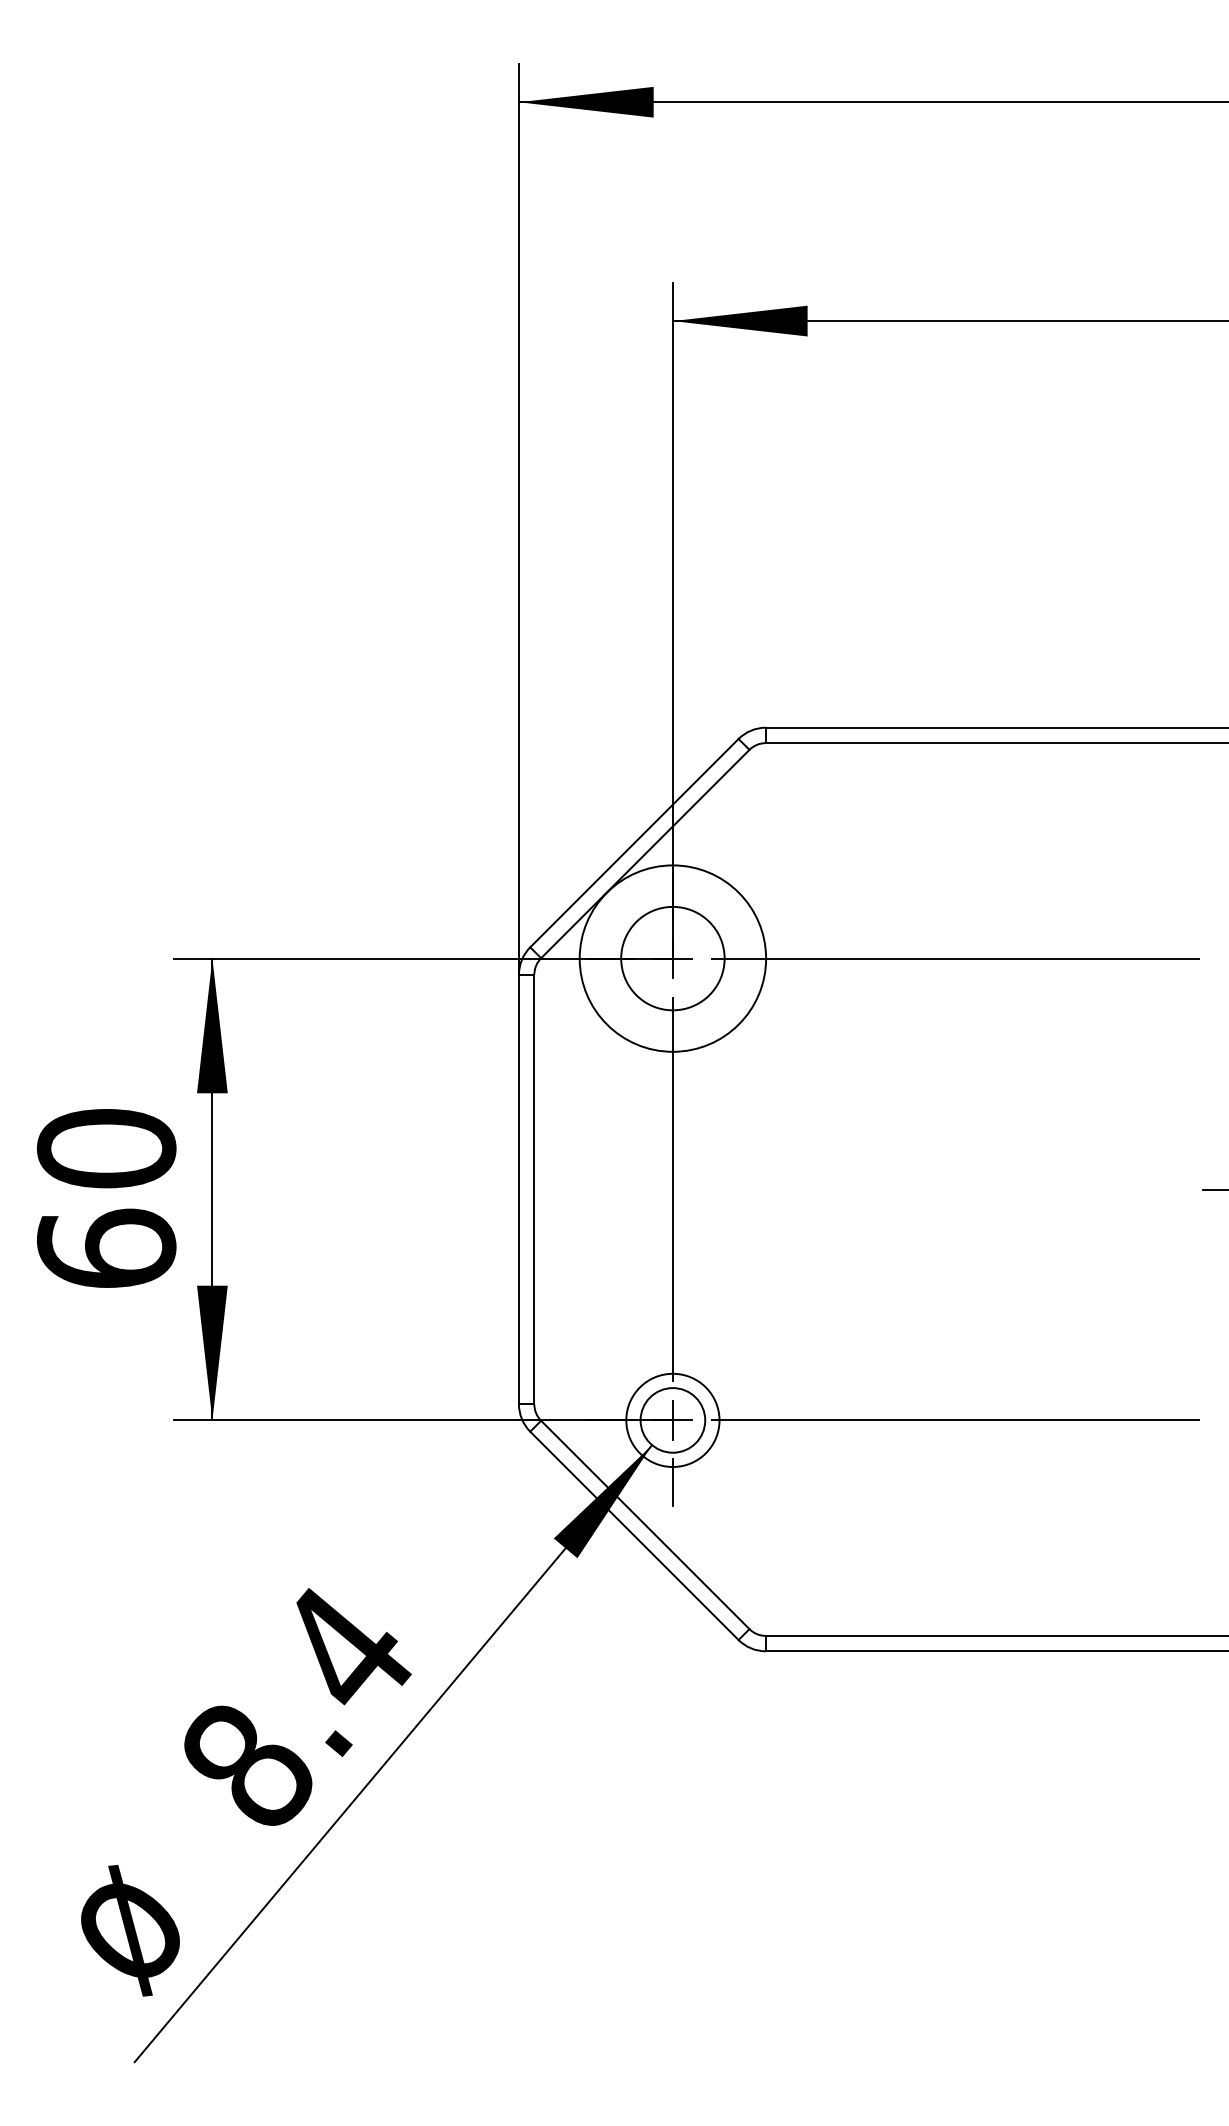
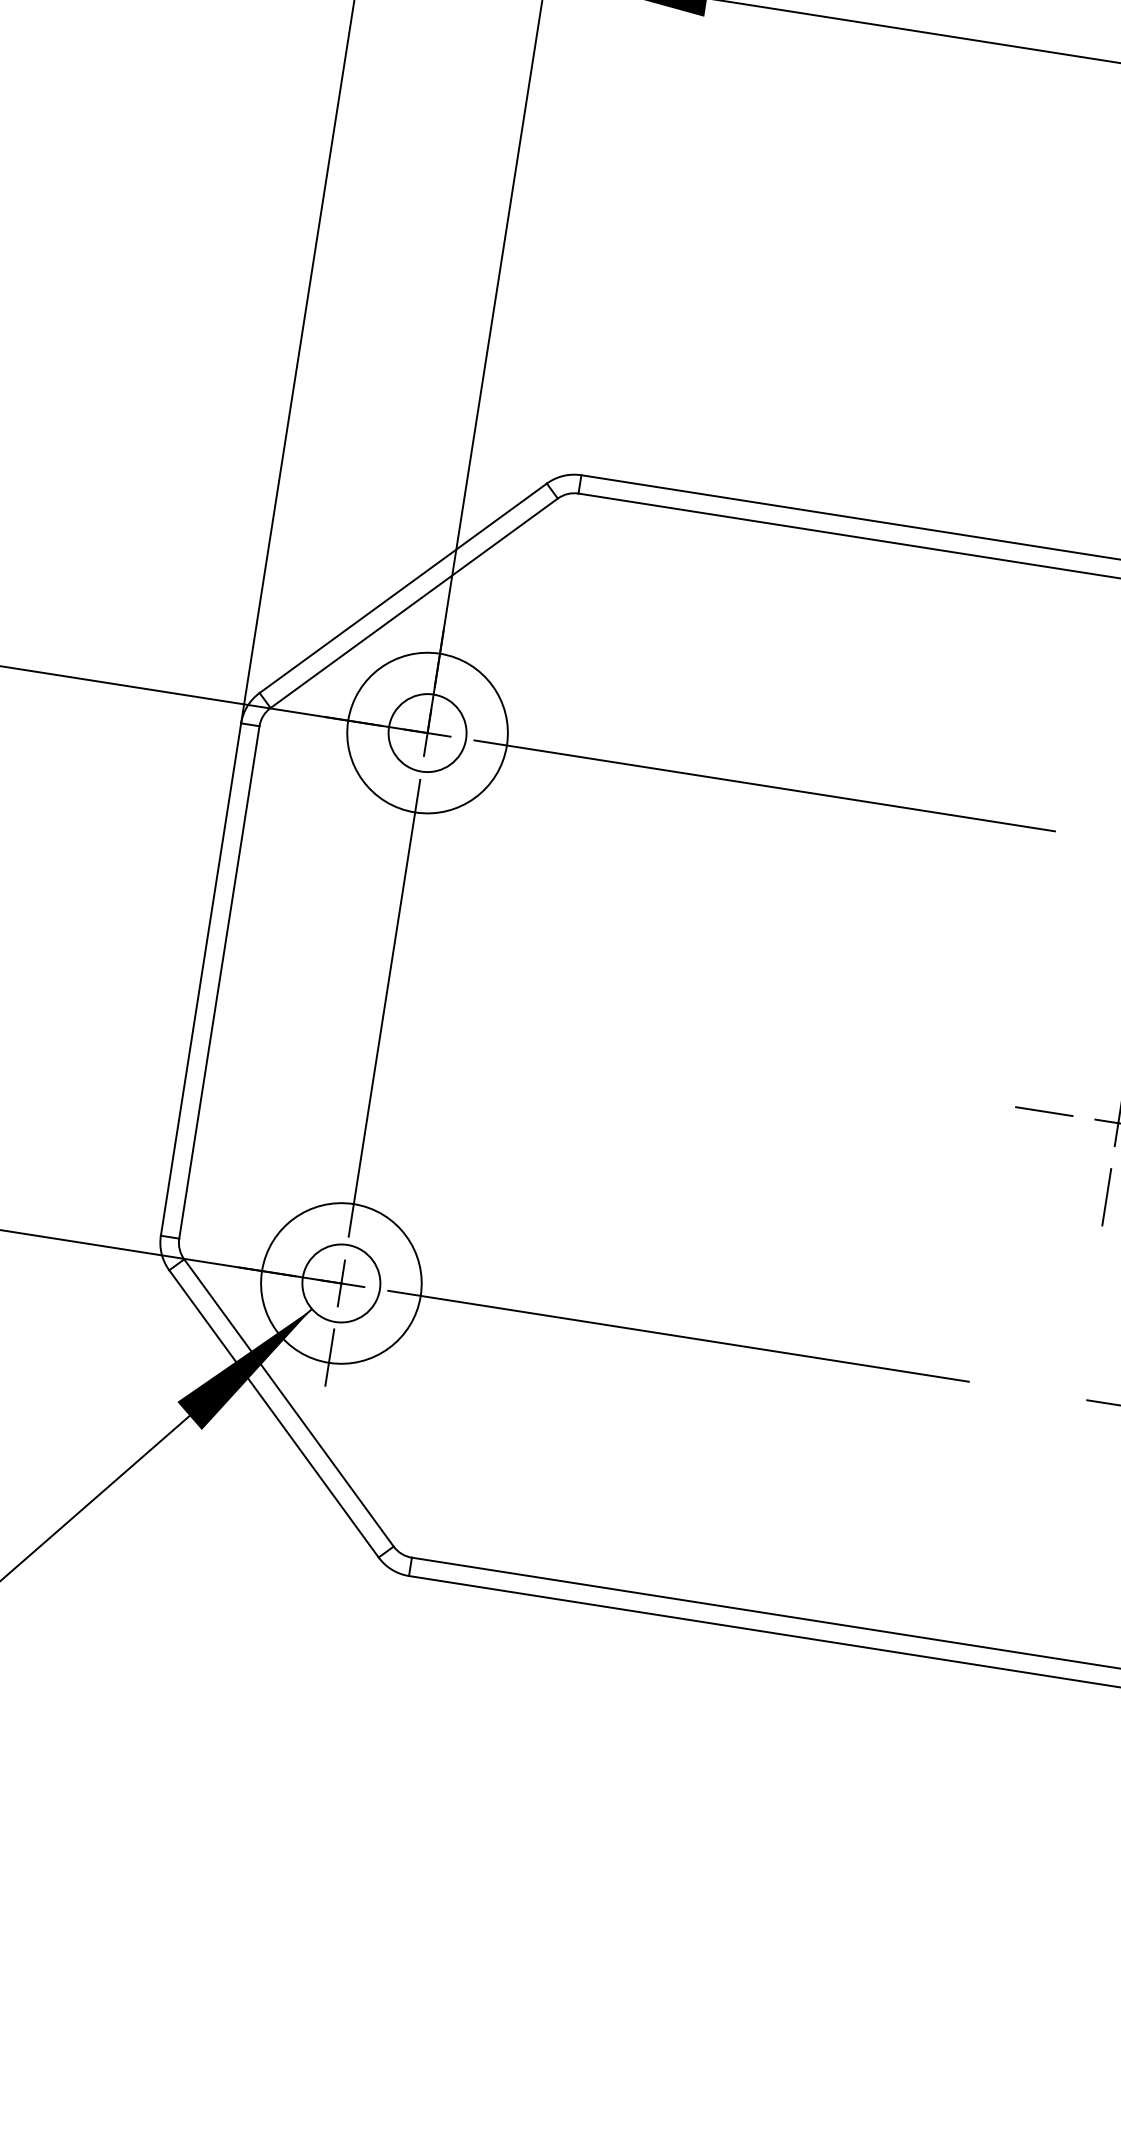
circle: (672, 958) -> (427, 732), size x0.62
circle: (672, 958) -> (427, 732), size x0.71
circle: (672, 1419) -> (341, 1282), size x1.43

